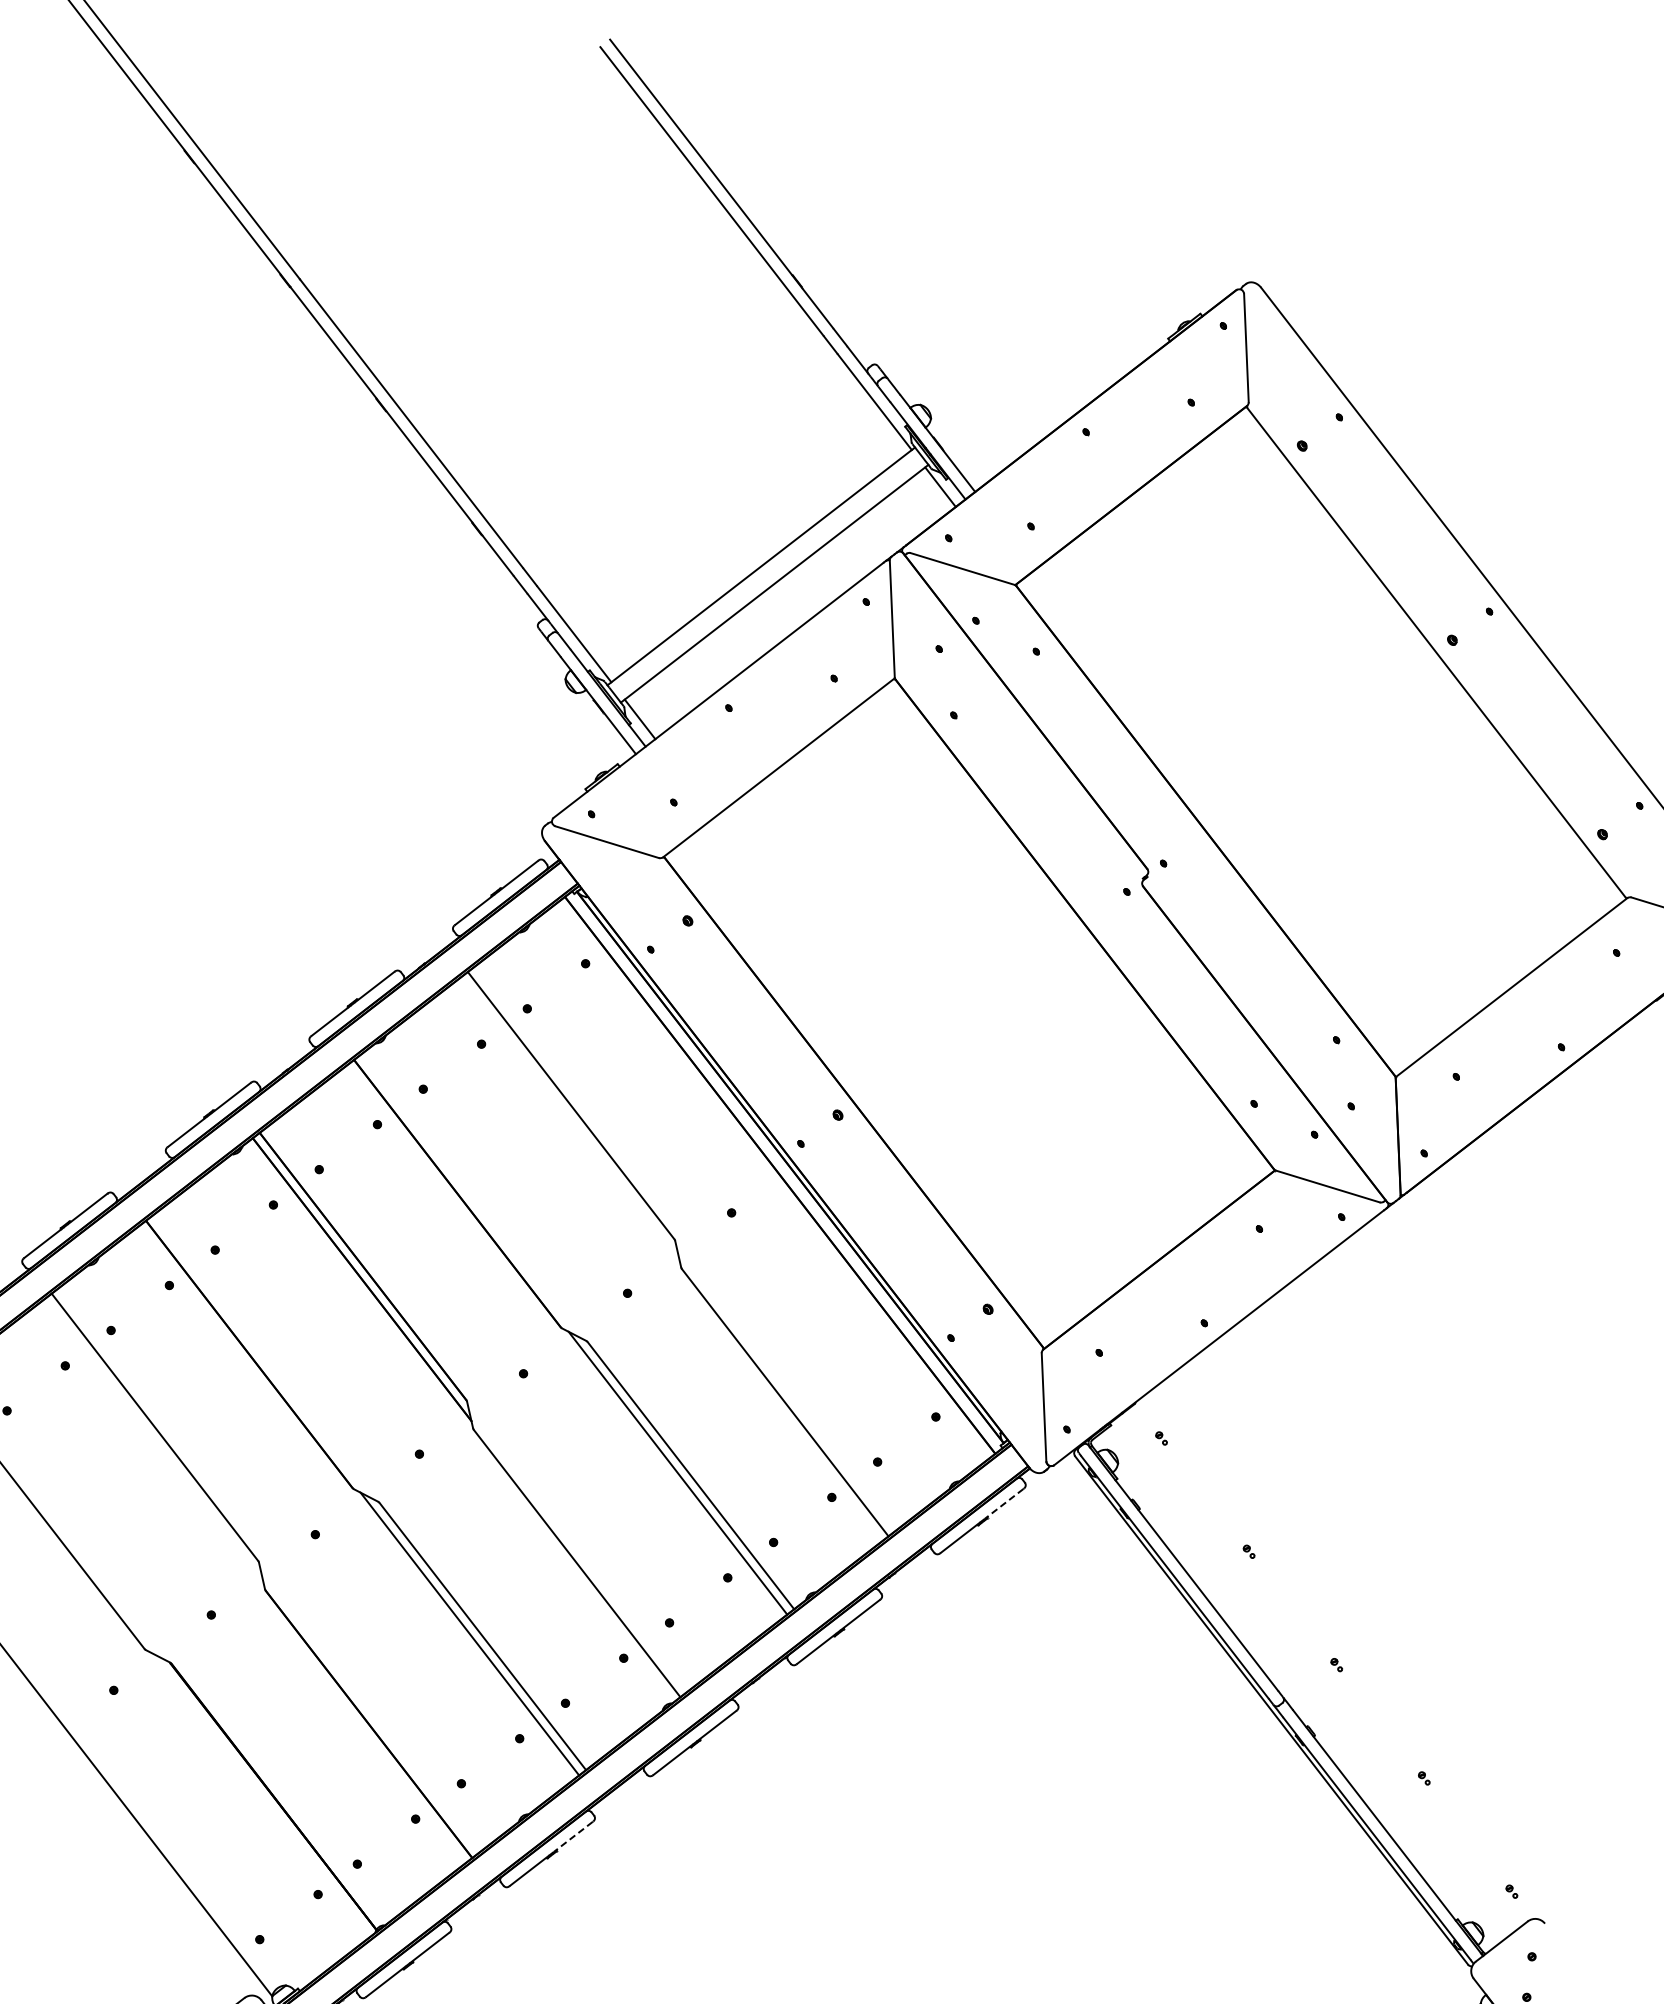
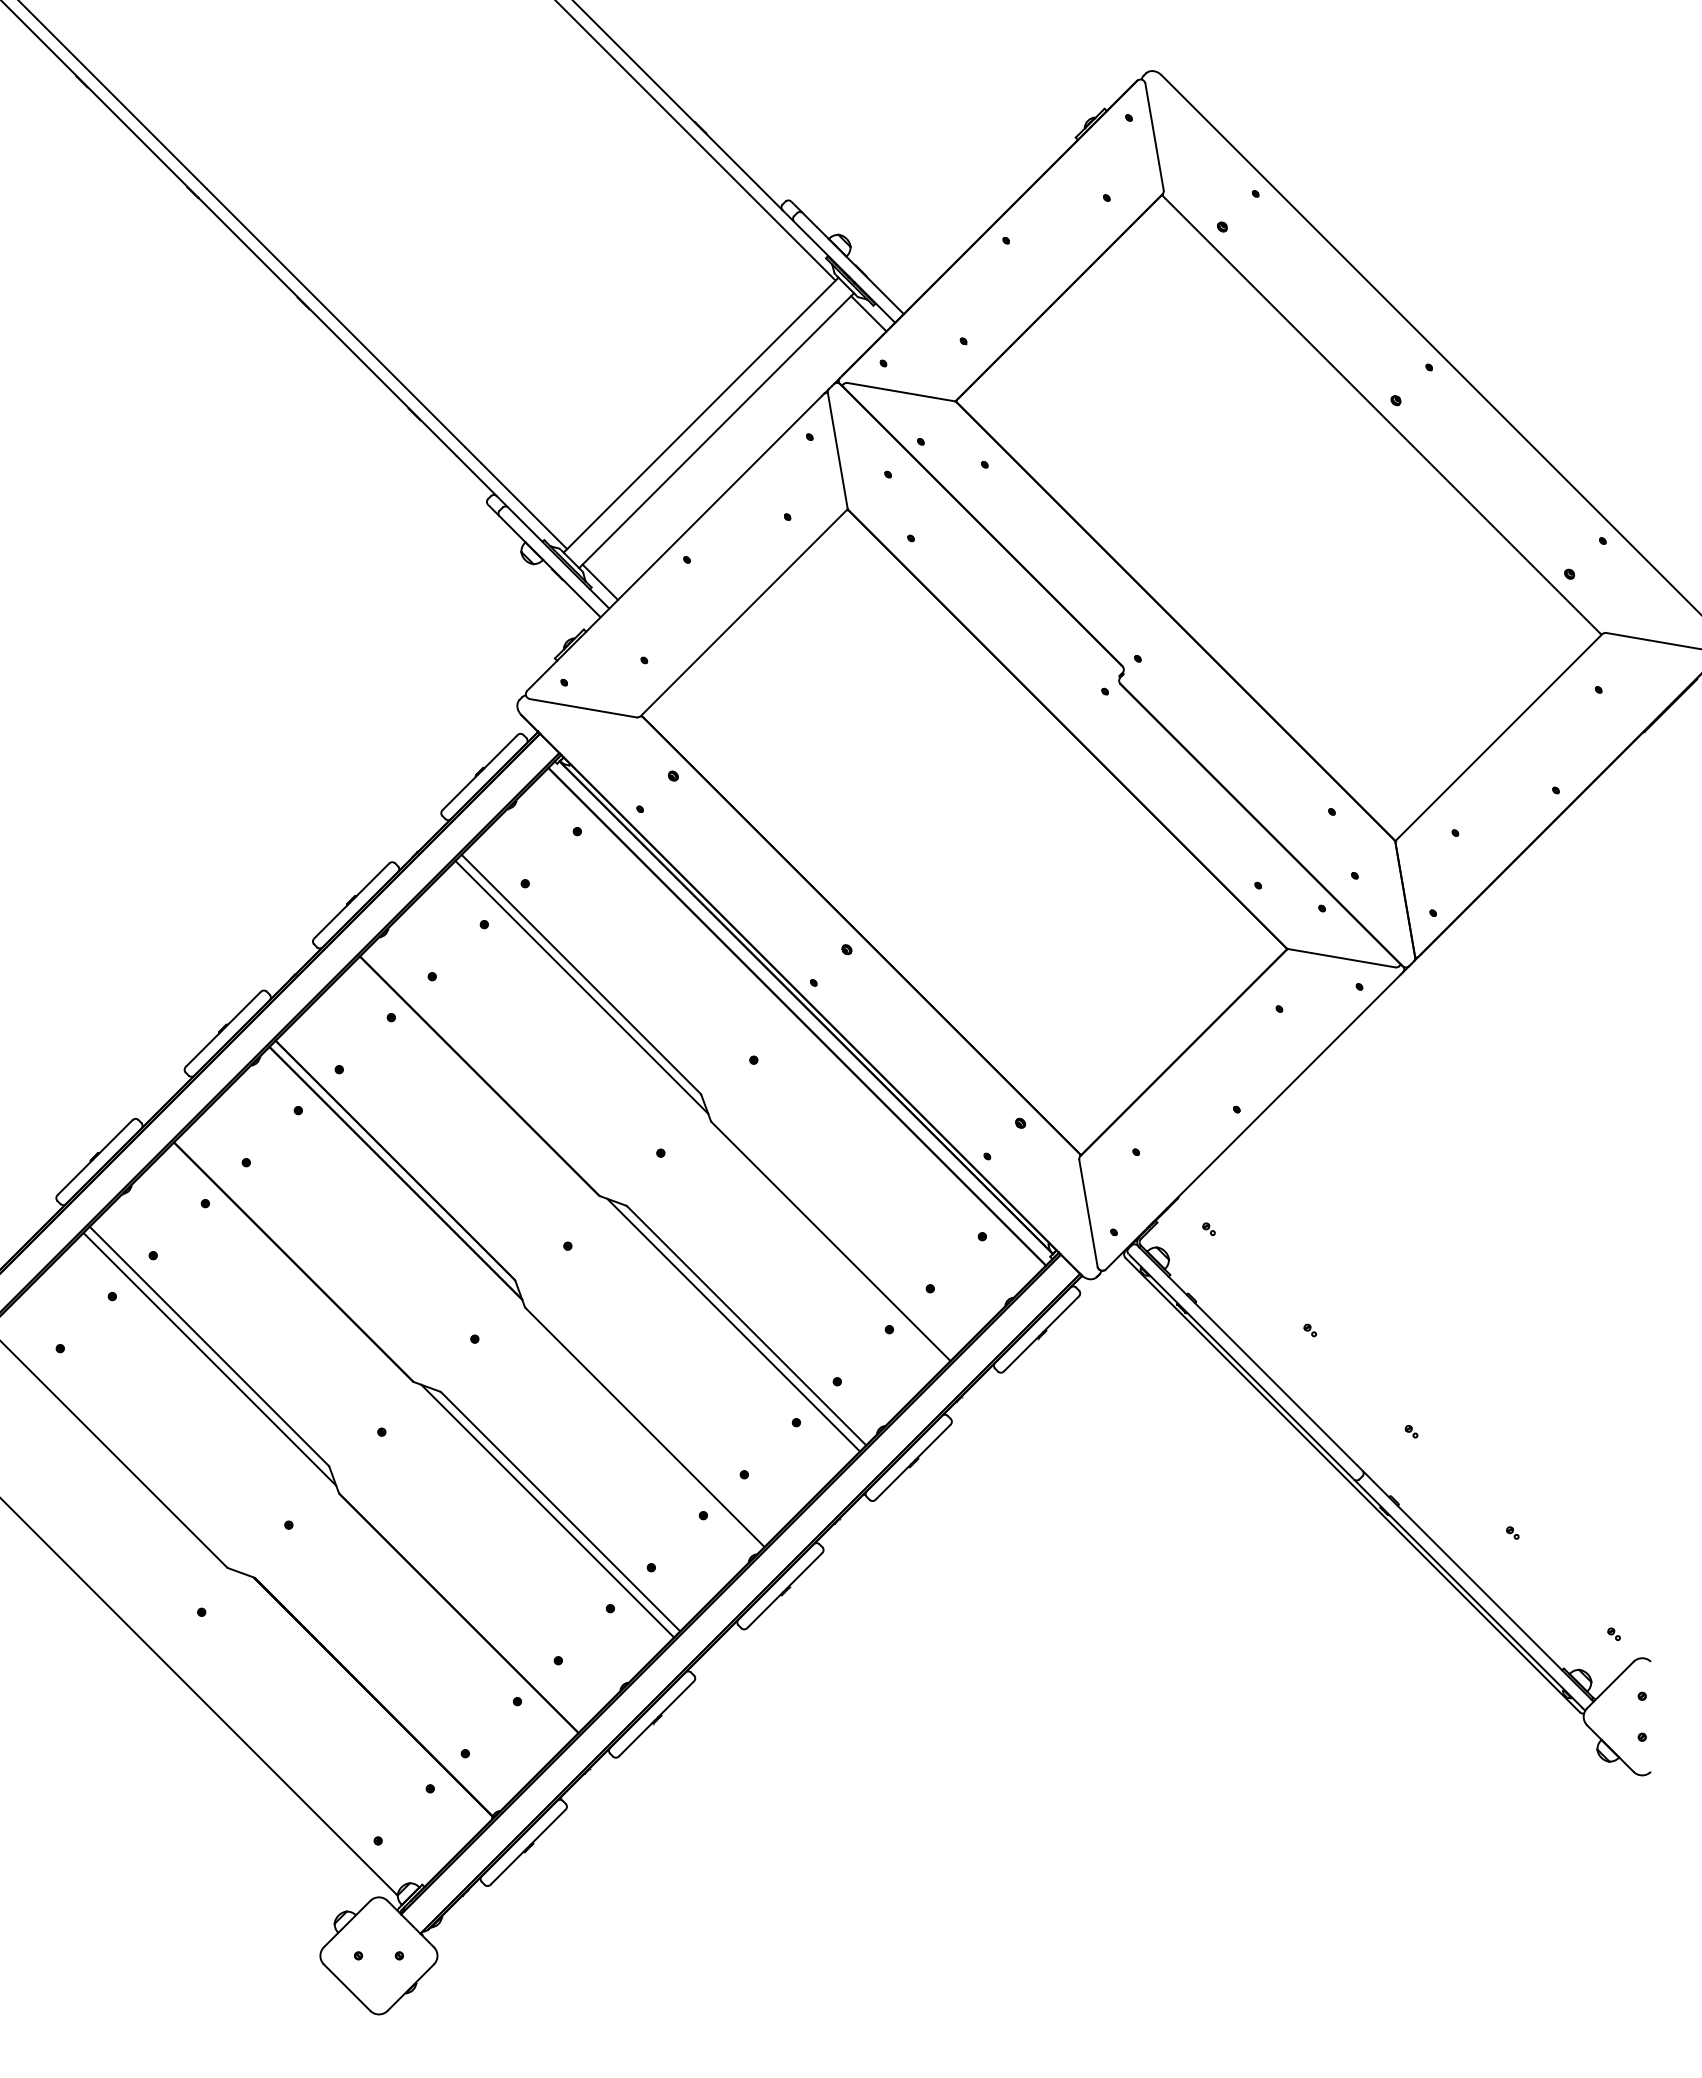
line: (570, 1117) -> (581, 986), added
line: (153, 1439) -> (209, 1358), added
line: (1004, 1504) -> (1061, 1314), dashed -> solid
line: (573, 1837) -> (676, 1699), dashed -> solid

